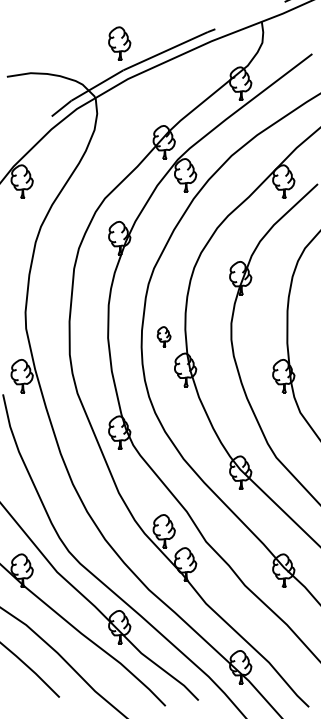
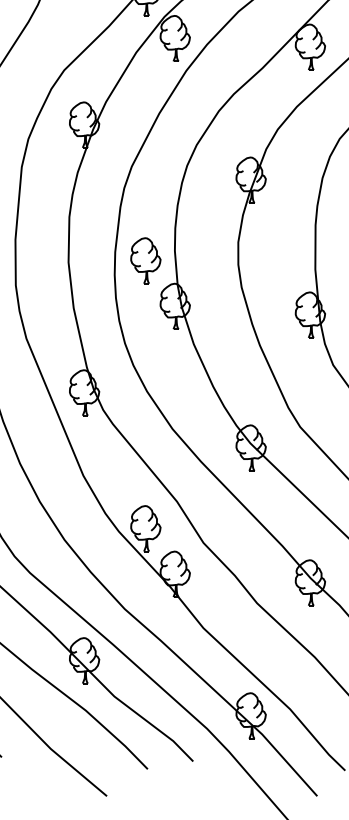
part: (163, 336) -> (144, 260), size x1.67

